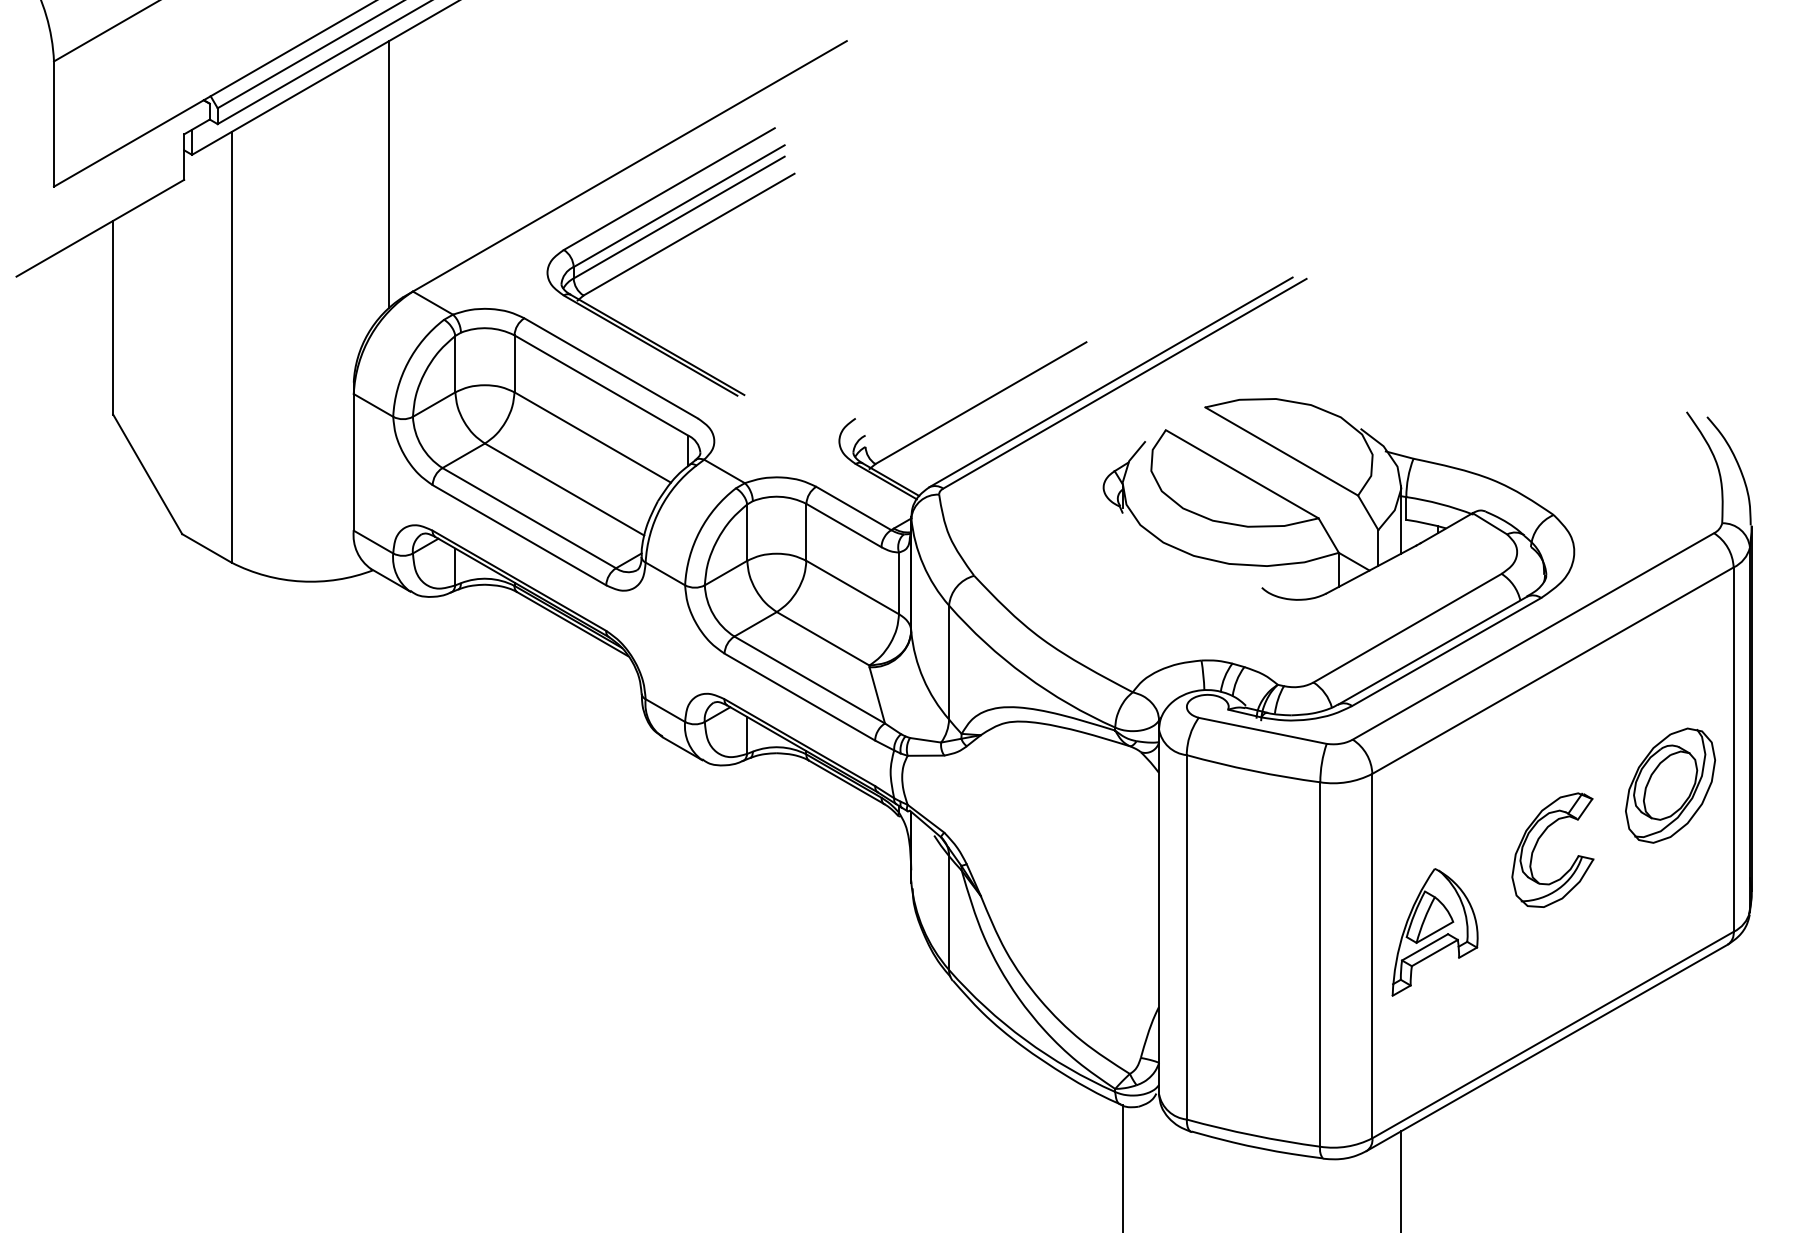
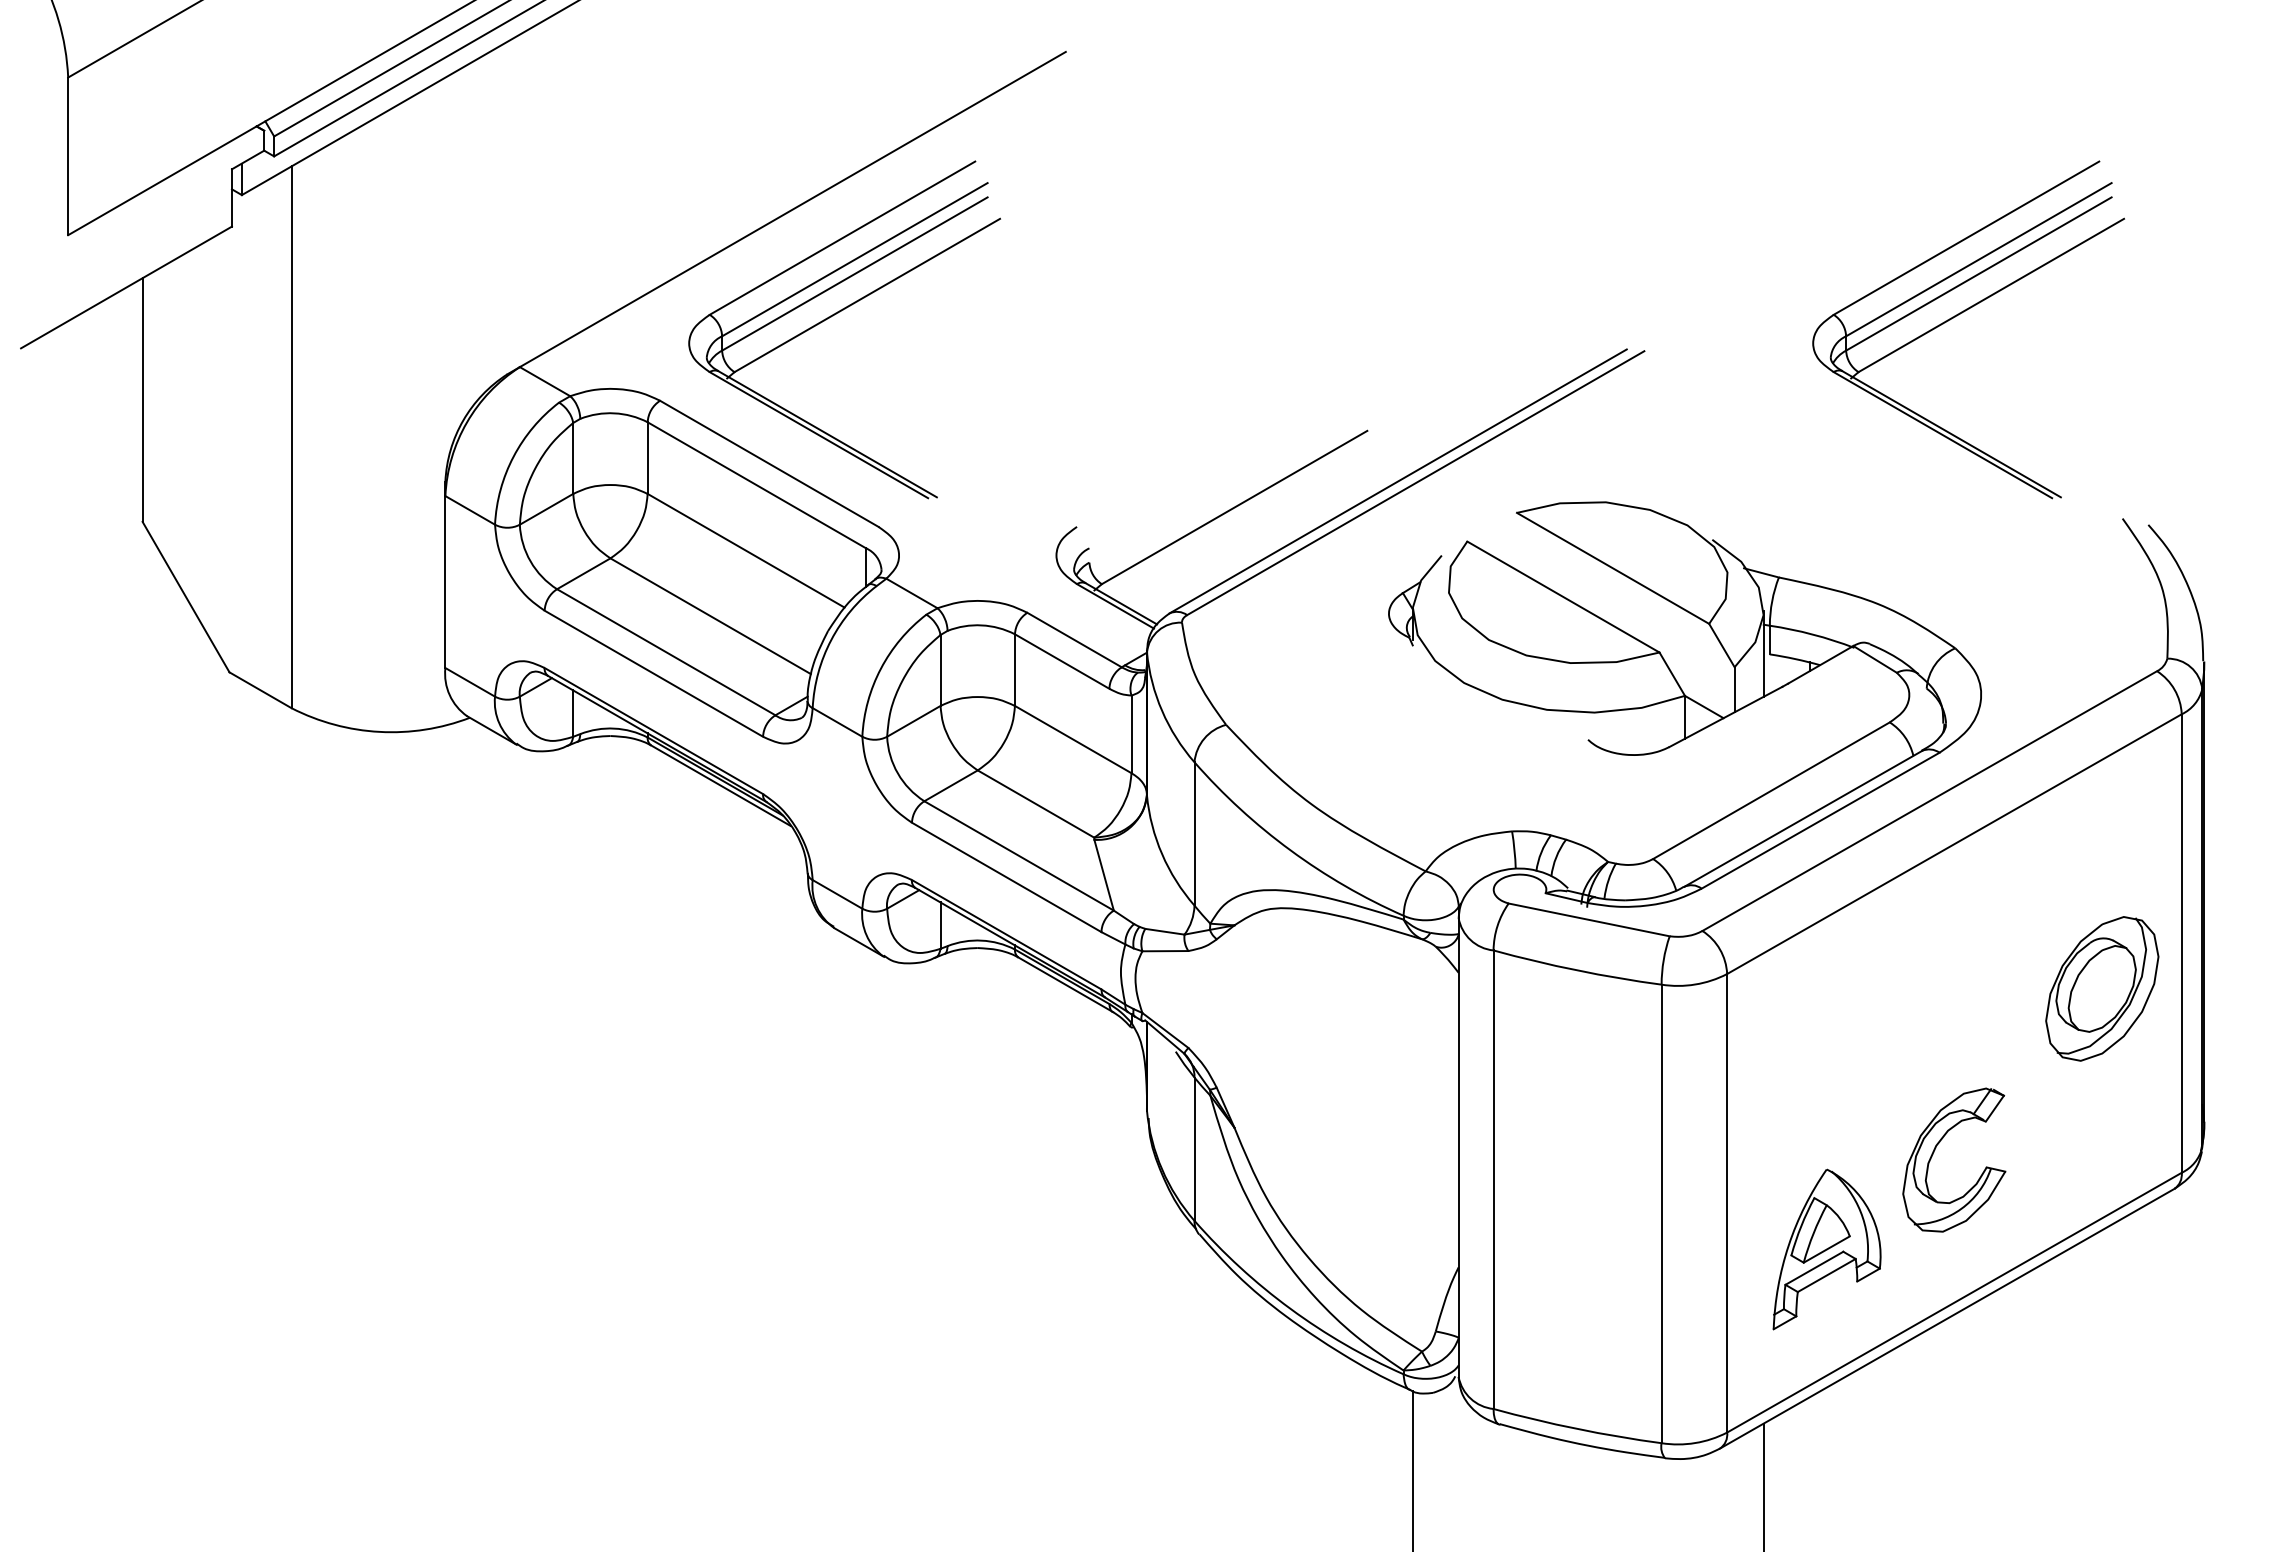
line: (389, 174) -> (490, 219), removed
part: (1557, 249) -> (1960, 314), added
part: (1537, 842) -> (1935, 1150), moved
part: (1434, 932) -> (1826, 1249), moved

